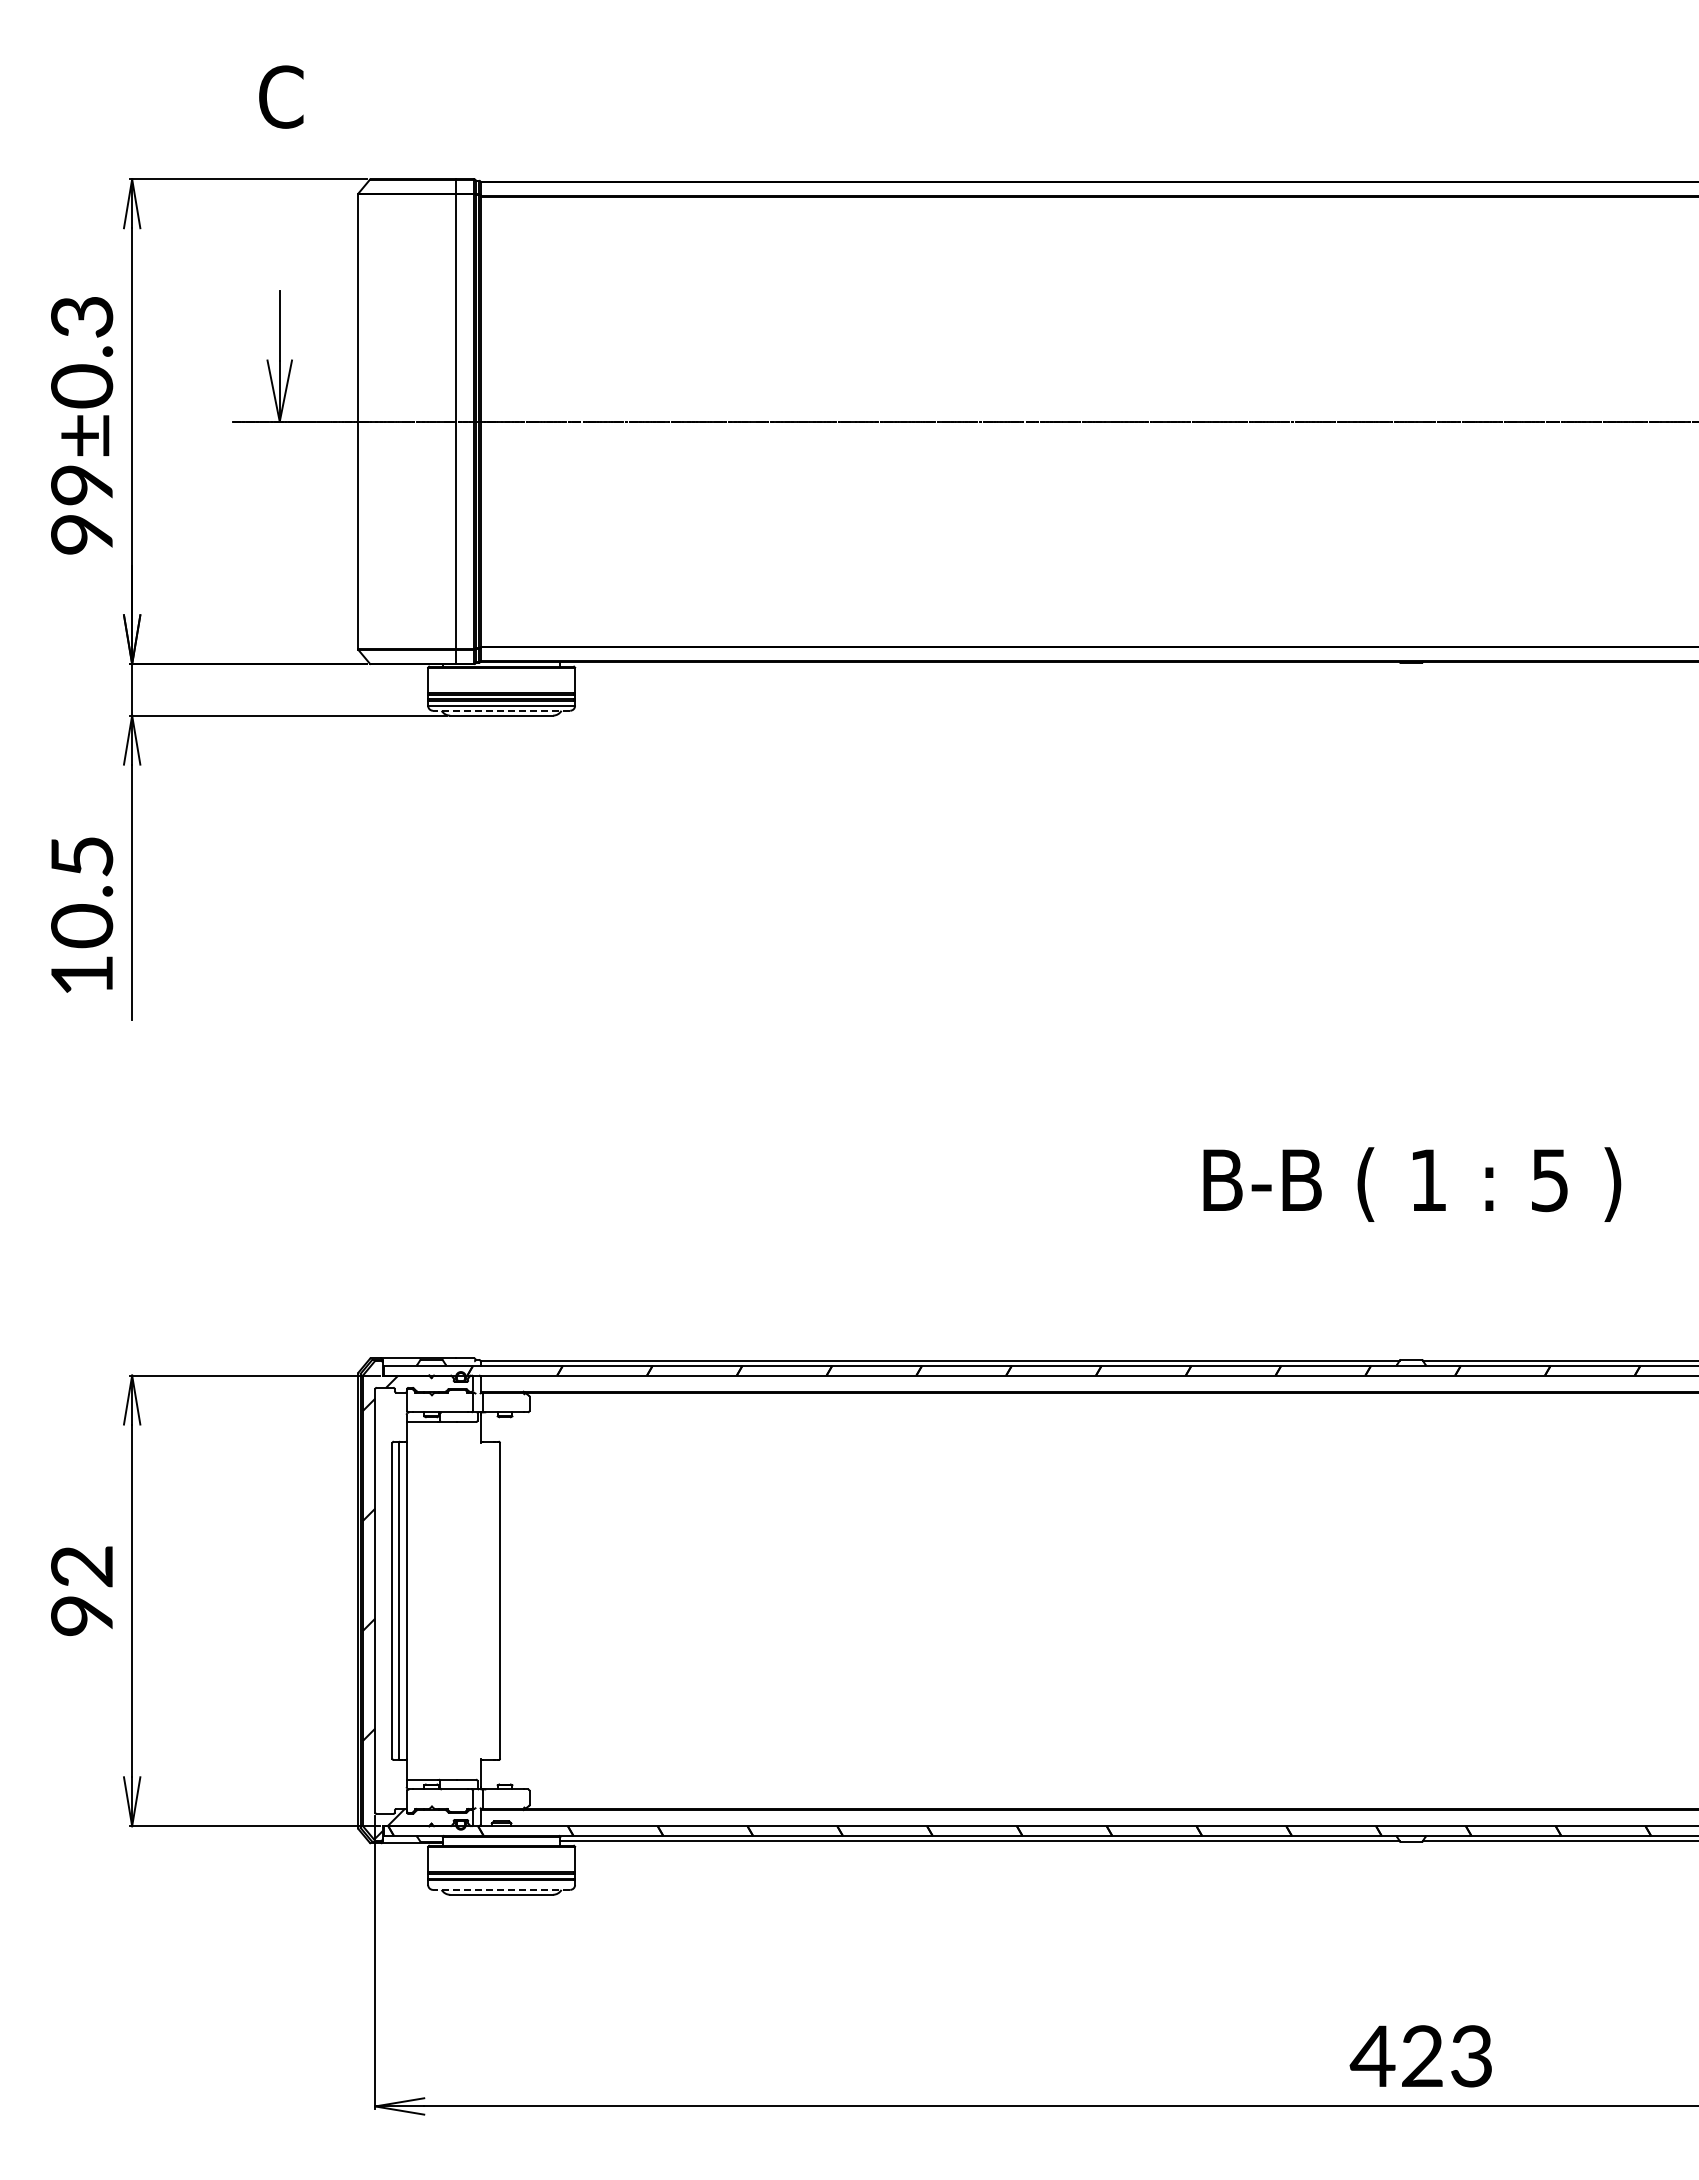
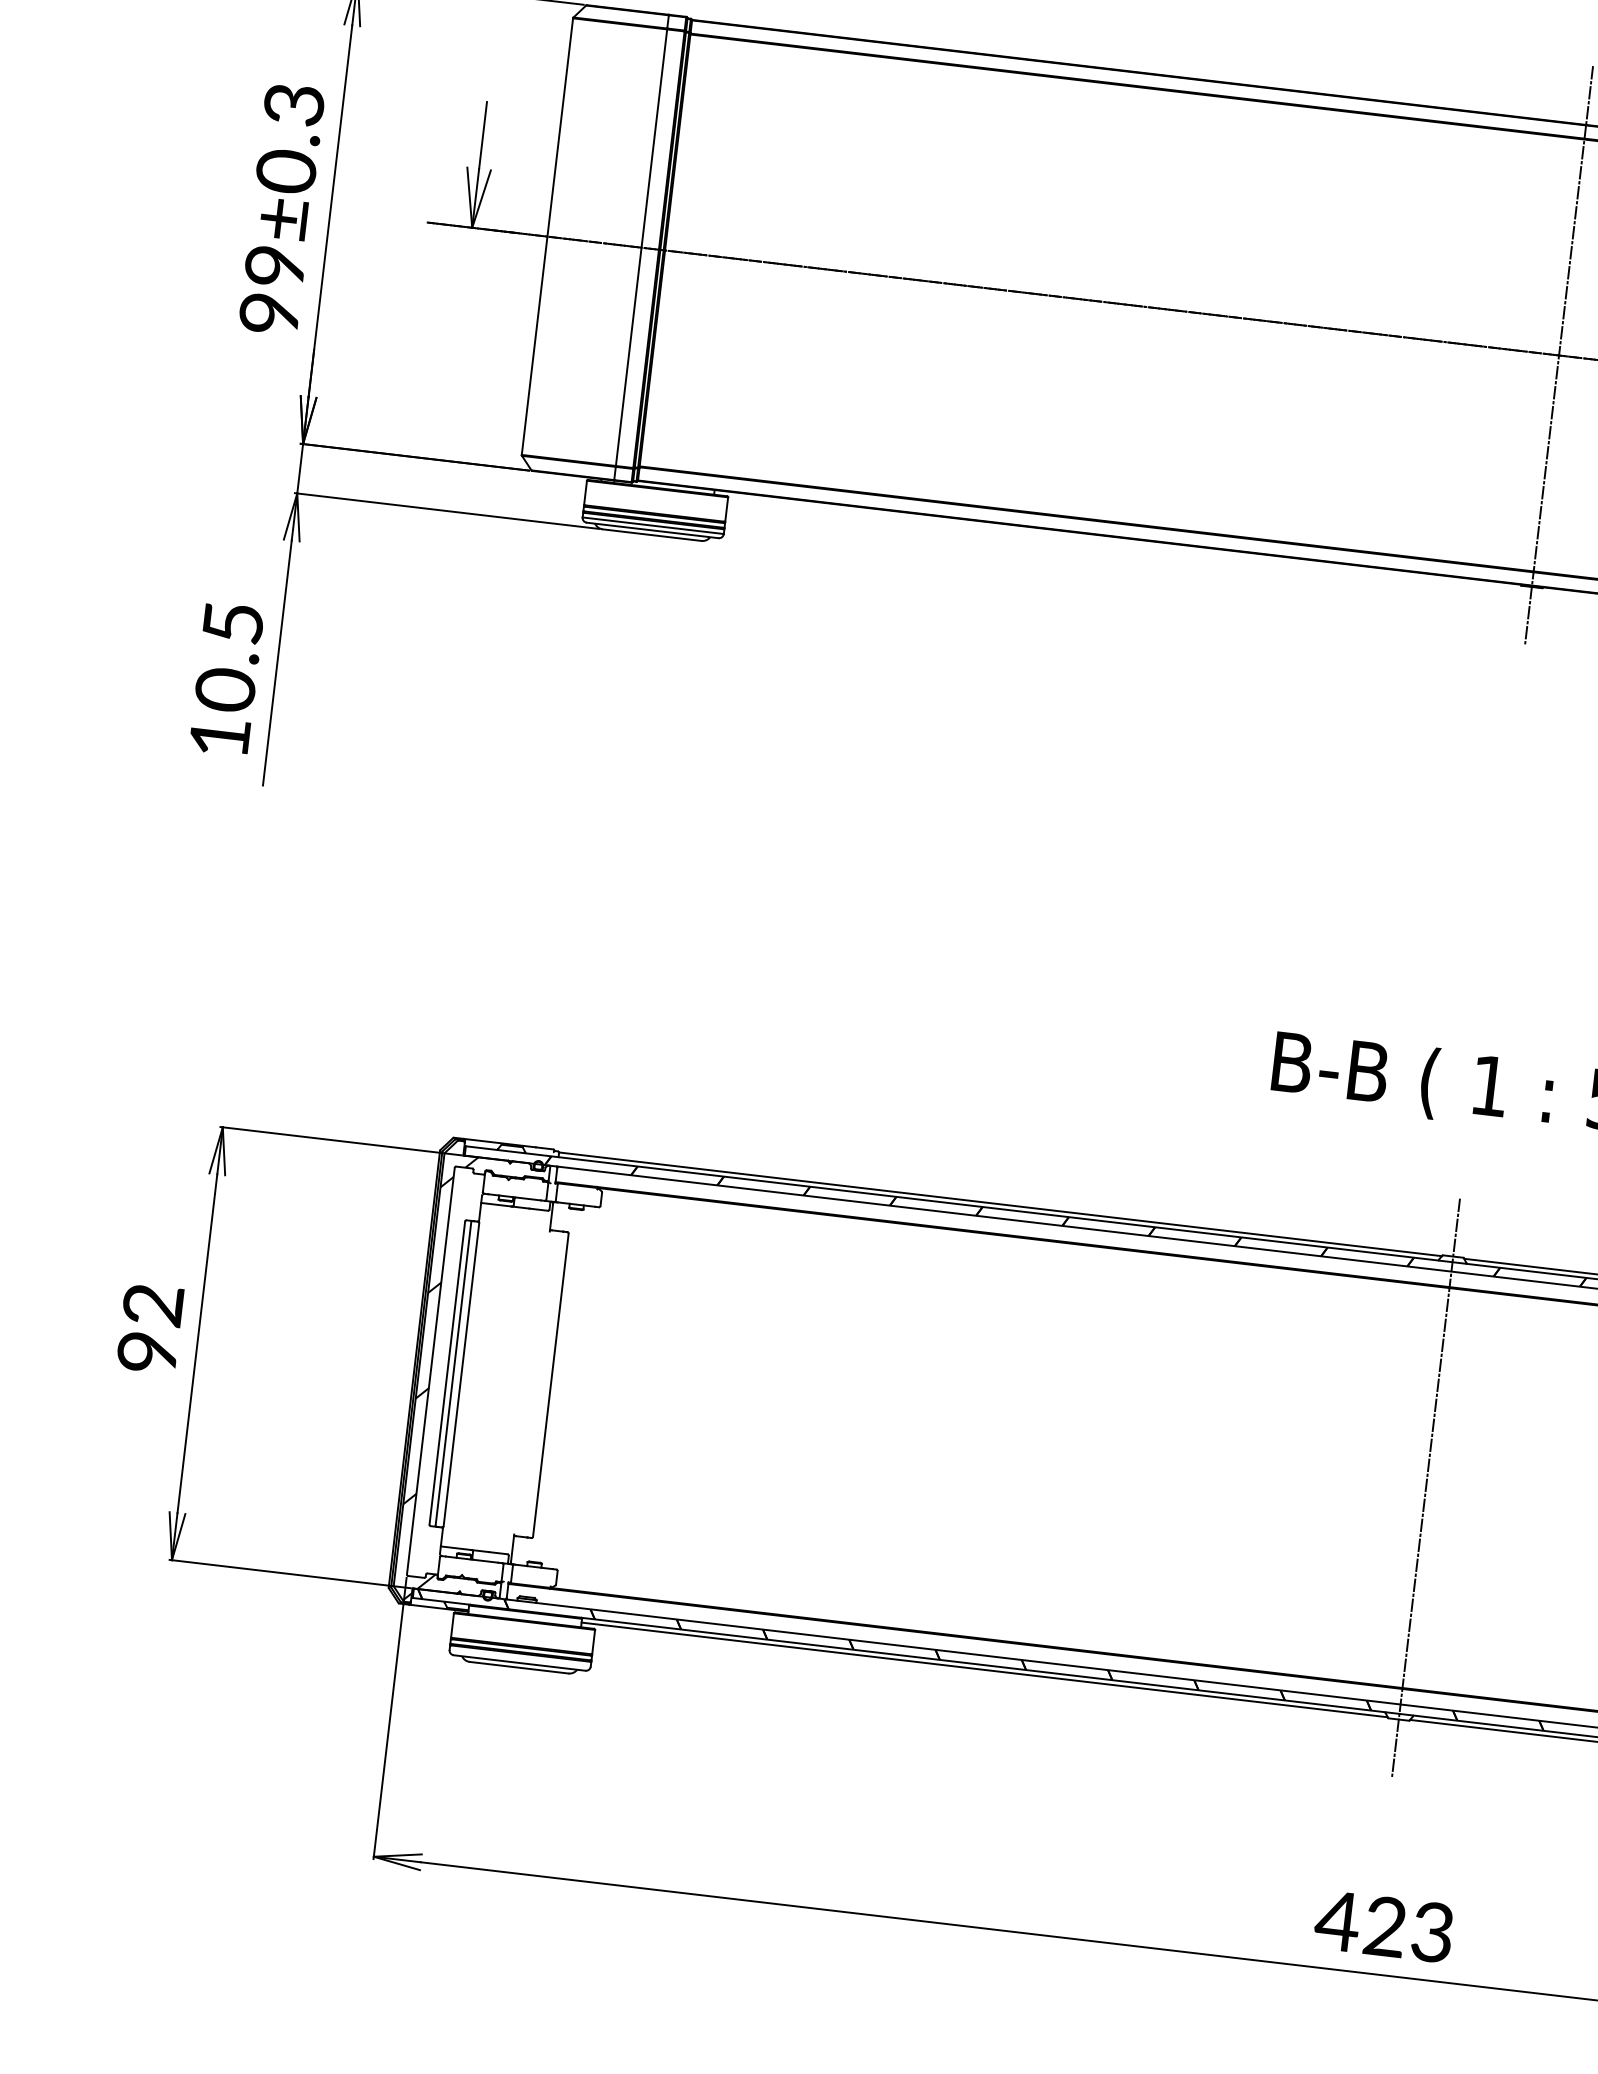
line: (1411, 421) -> (1559, 355), added
line: (501, 710) -> (652, 530), dashed -> solid
line: (1411, 1600) -> (1426, 1487), added
line: (501, 1889) -> (519, 1662), dashed -> solid

